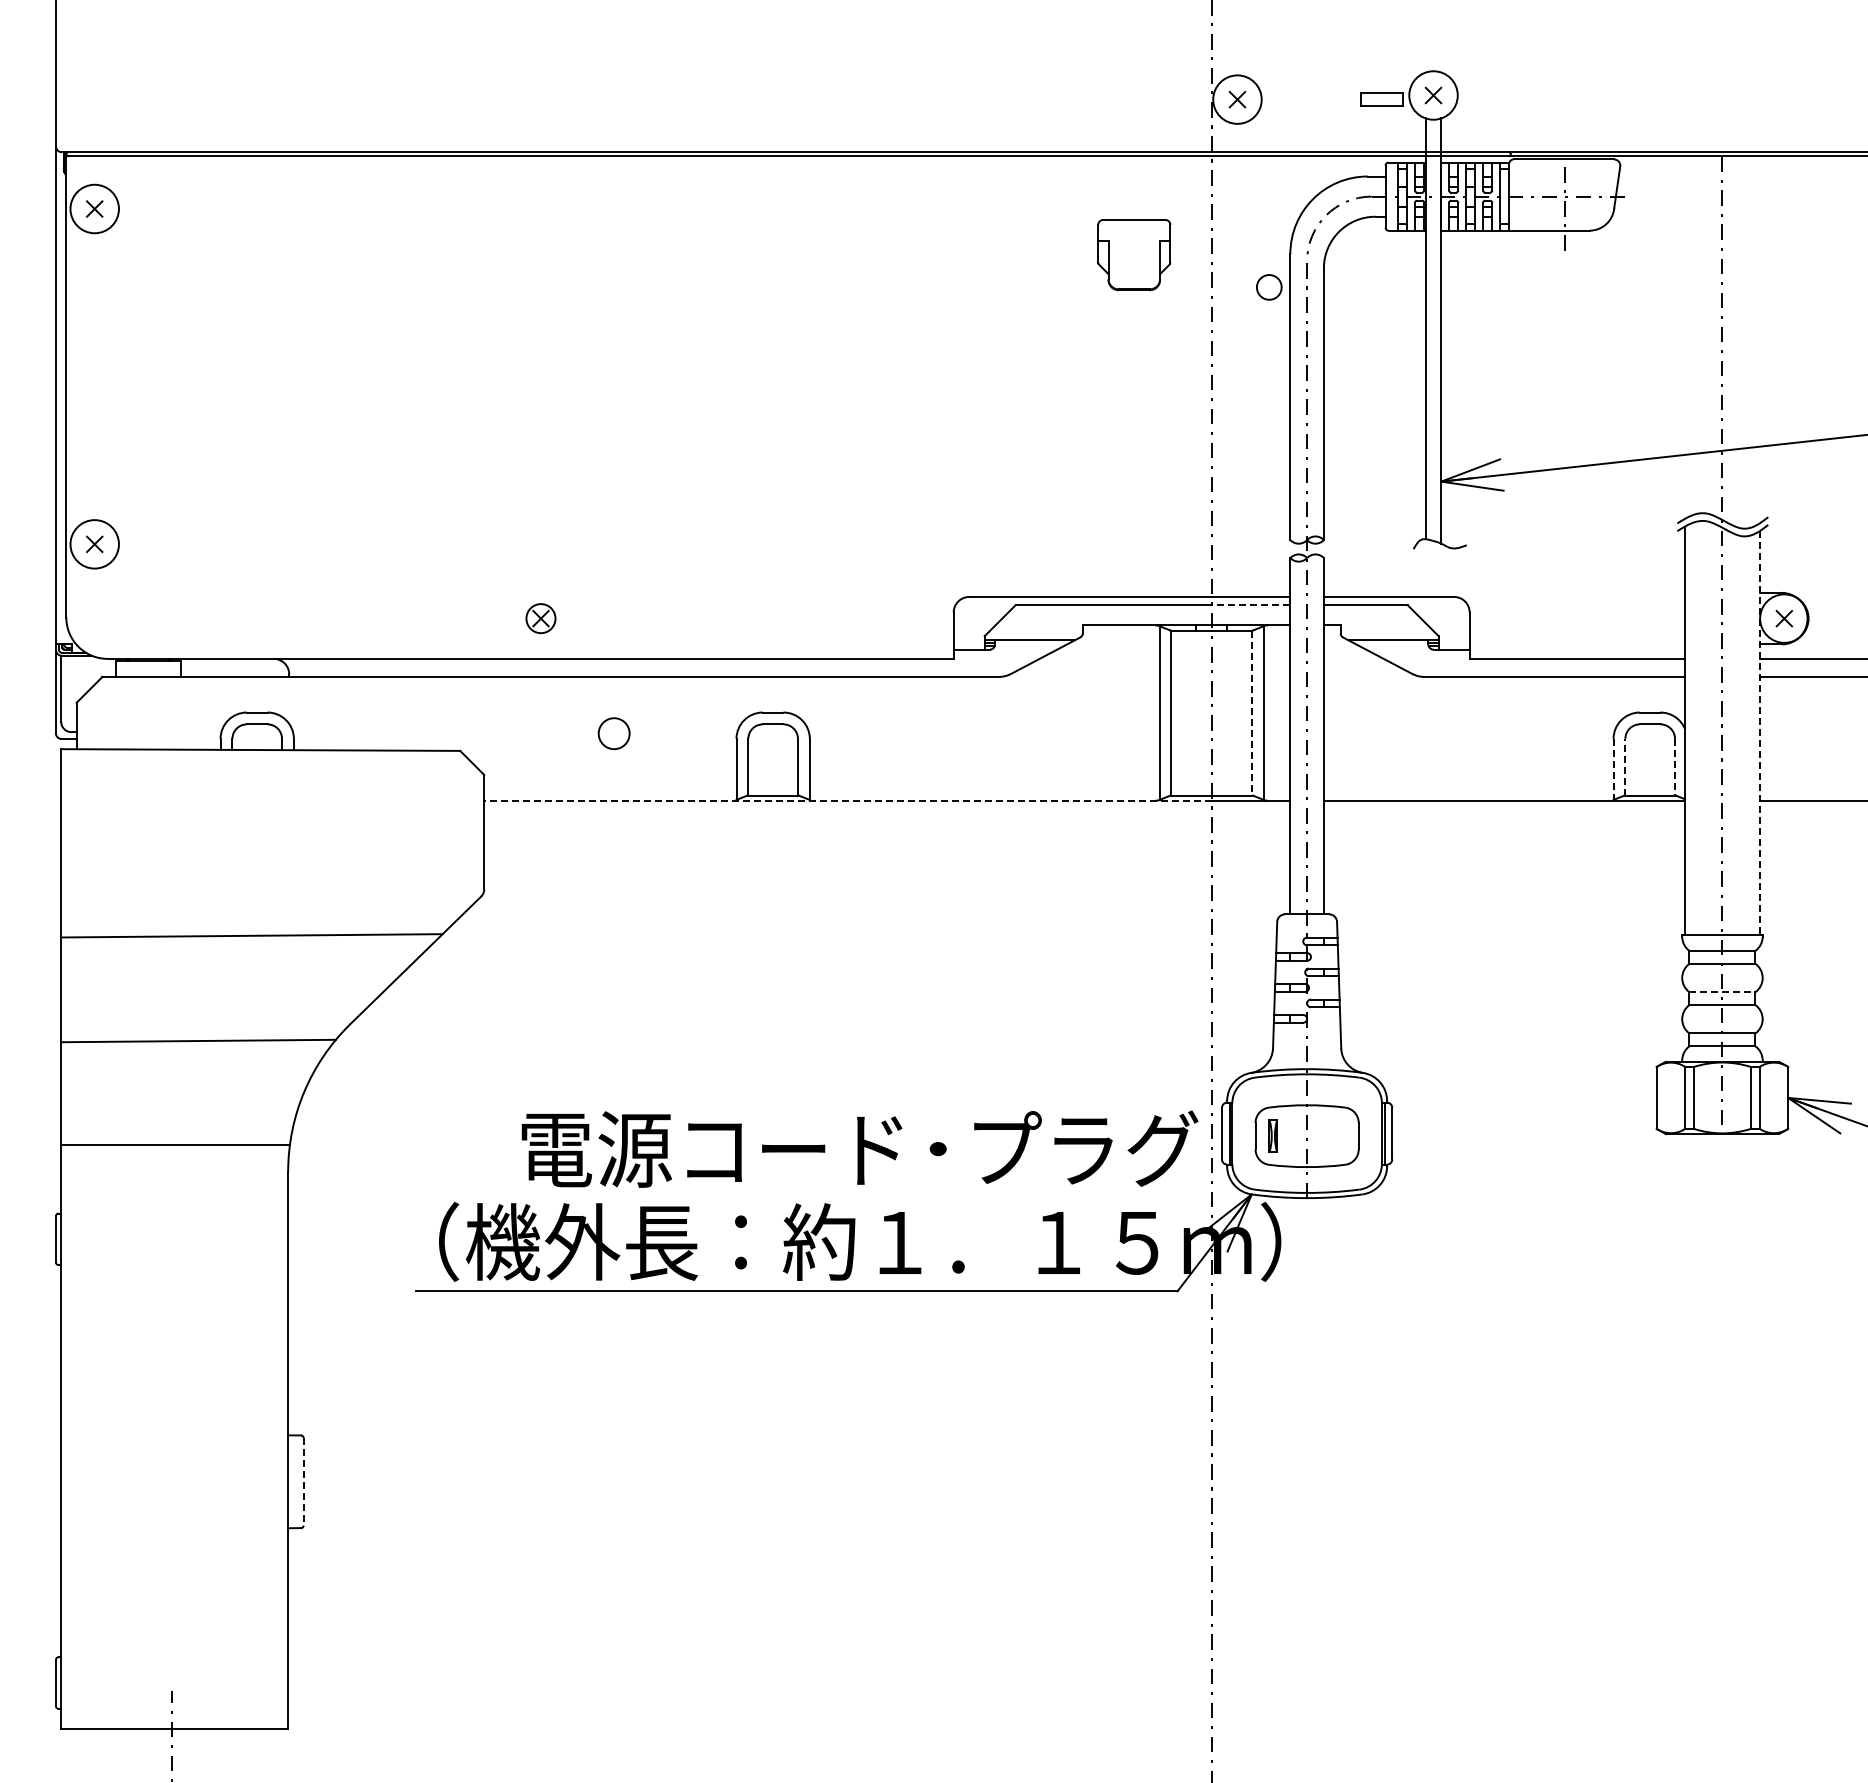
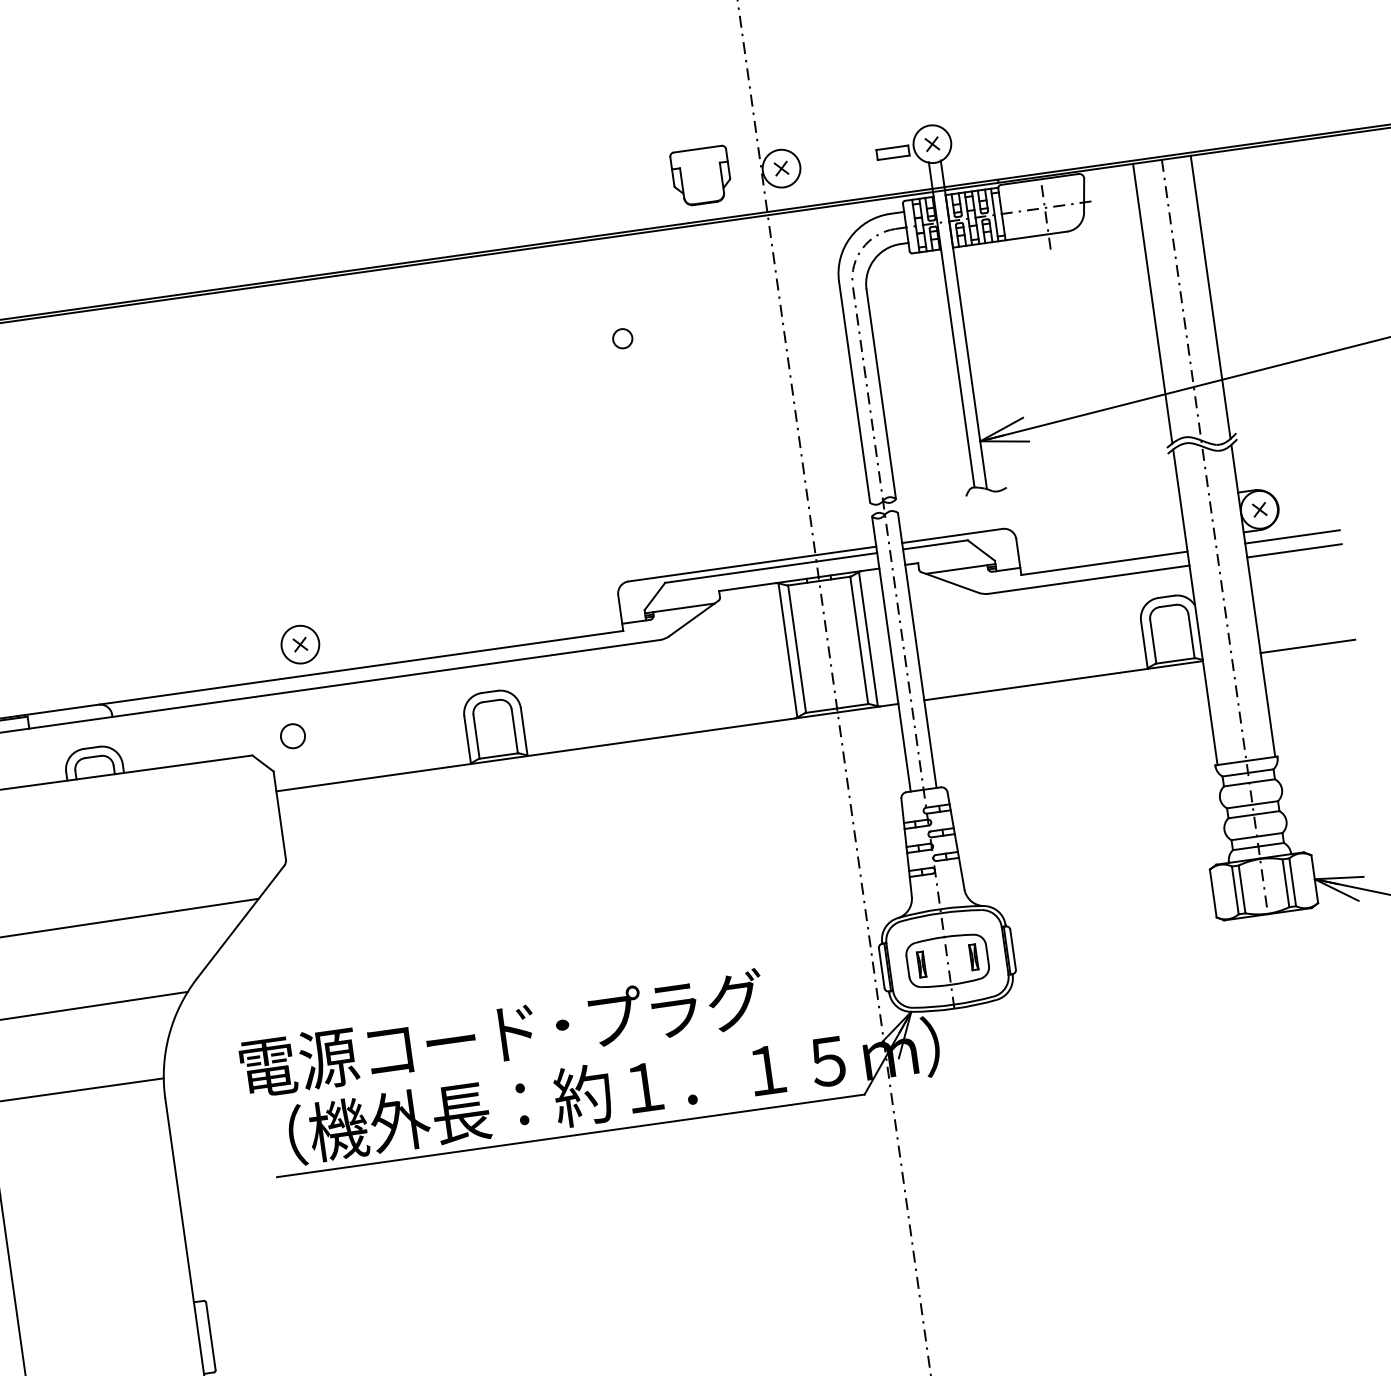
part: (1134, 255) -> (701, 176), moved
circle: (1269, 287) -> (622, 338), moved
line: (1685, 337) -> (1153, 303), added
line: (1759, 339) -> (1210, 297), added
line: (1250, 605) -> (846, 557), dashed -> solid
circle: (540, 618) -> (300, 644), size x1.67
line: (1251, 713) -> (858, 640), dashed -> solid
circle: (613, 733) -> (292, 736), moved
line: (1759, 733) -> (1253, 601), dashed -> solid
line: (1625, 766) -> (1153, 641), dashed -> solid
line: (1675, 767) -> (1191, 636), dashed -> solid
line: (1613, 769) -> (1144, 644), dashed -> solid
line: (847, 800) -> (556, 751), dashed -> solid
line: (1722, 992) -> (1252, 805), dashed -> solid
part: (1340, 1135) -> (973, 956), added
text: (859, 1148) -> (501, 1033), moved
line: (303, 1481) -> (210, 1336), dashed -> solid

